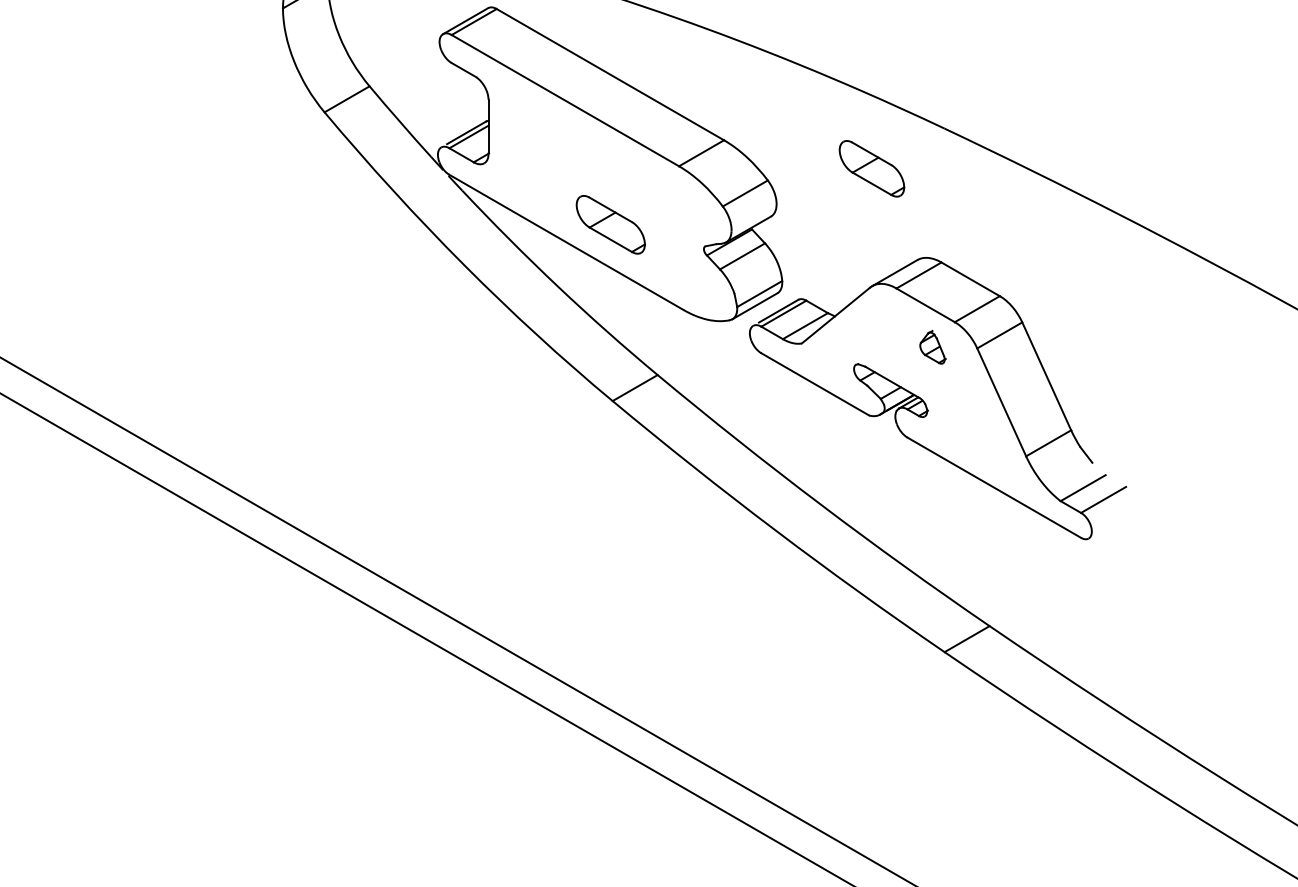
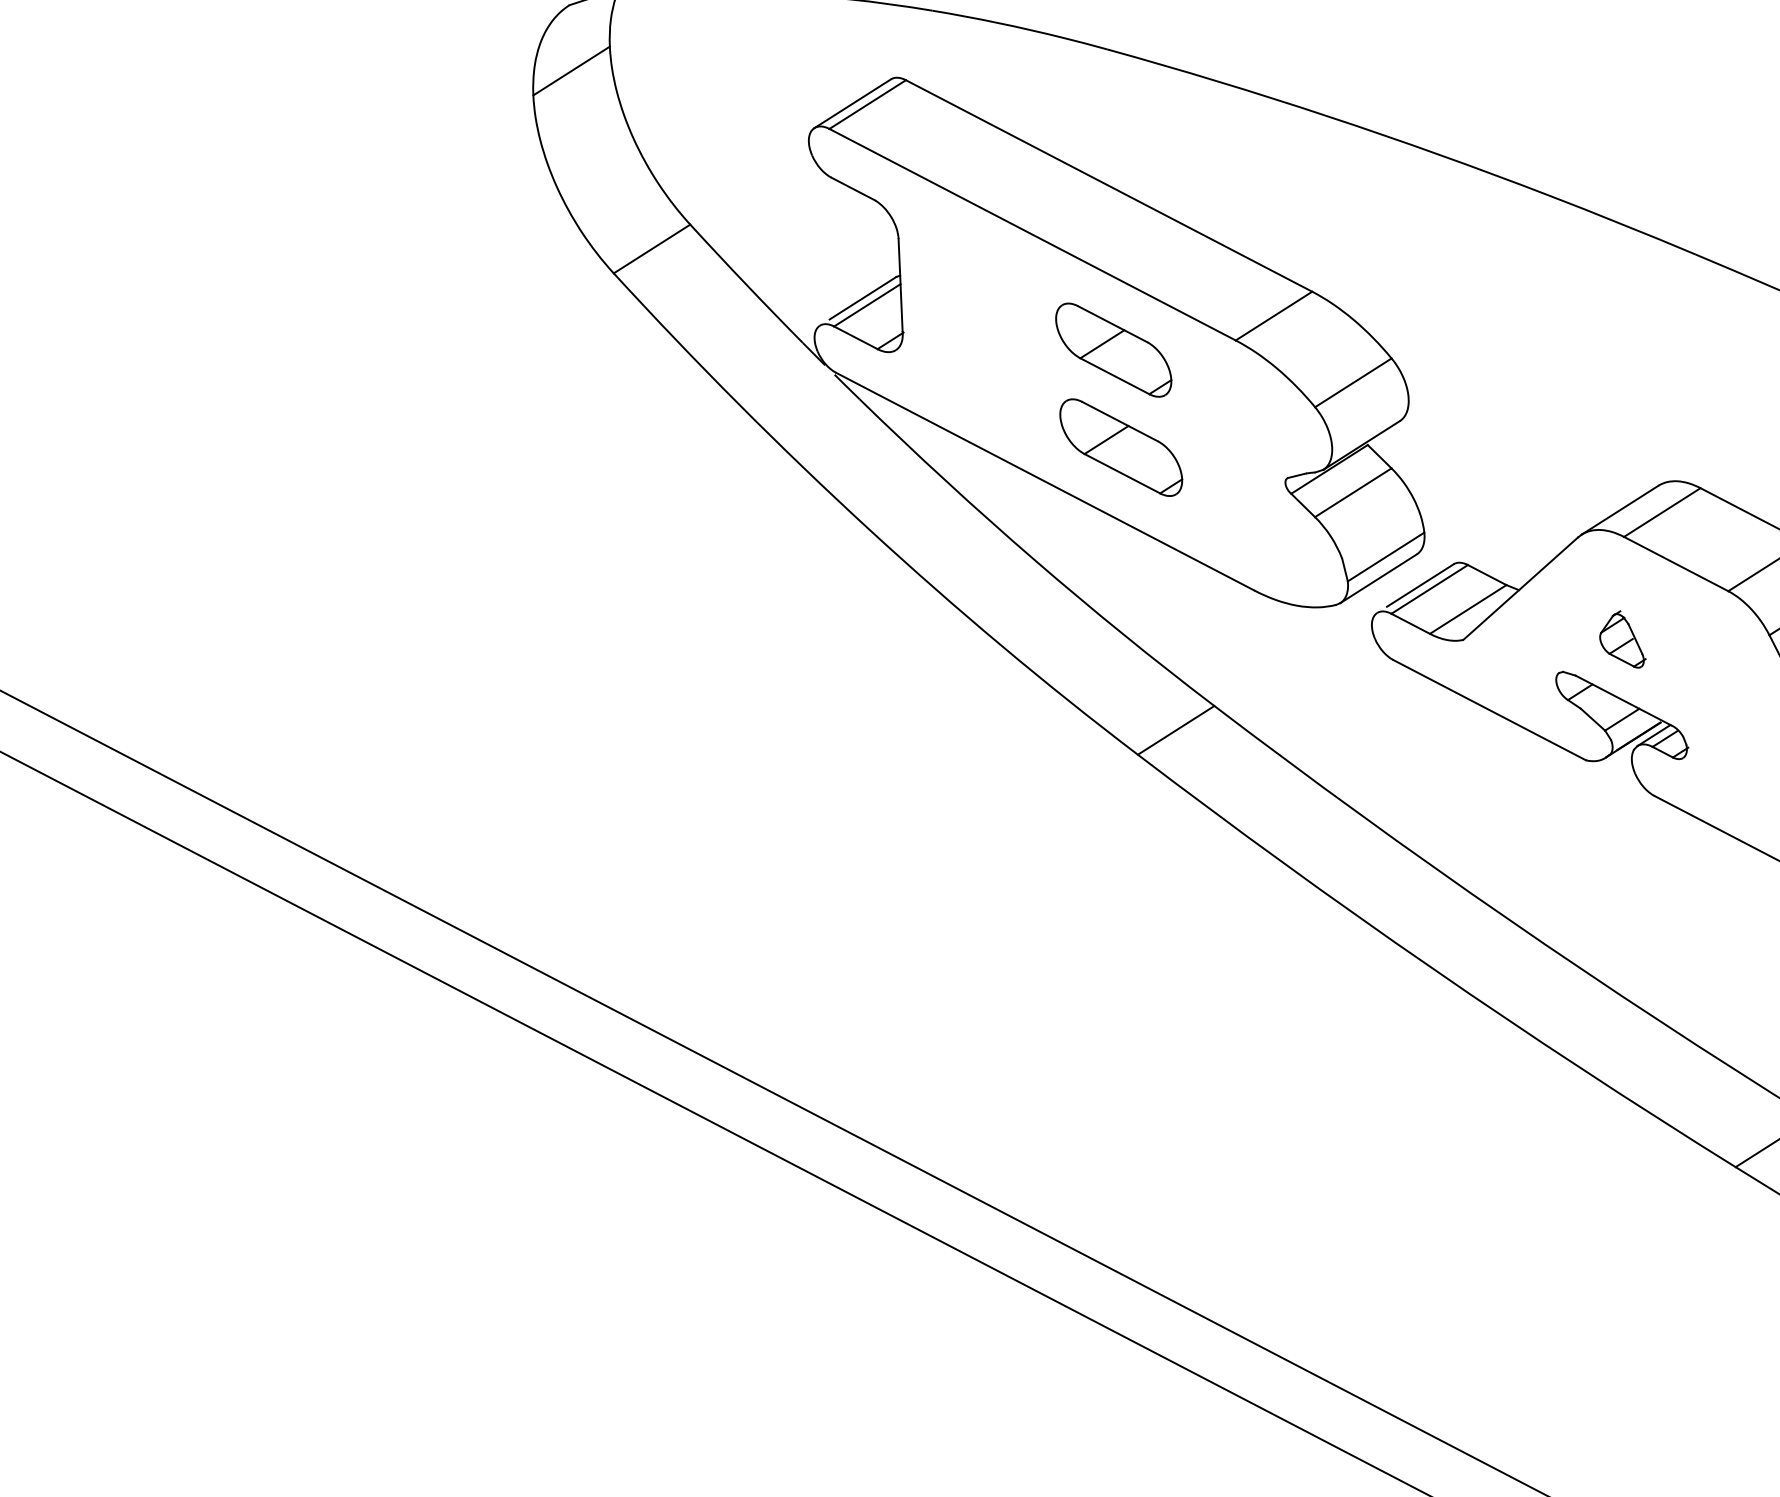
part: (871, 168) -> (1112, 349), moved
part: (932, 347) -> (1621, 640), moved

